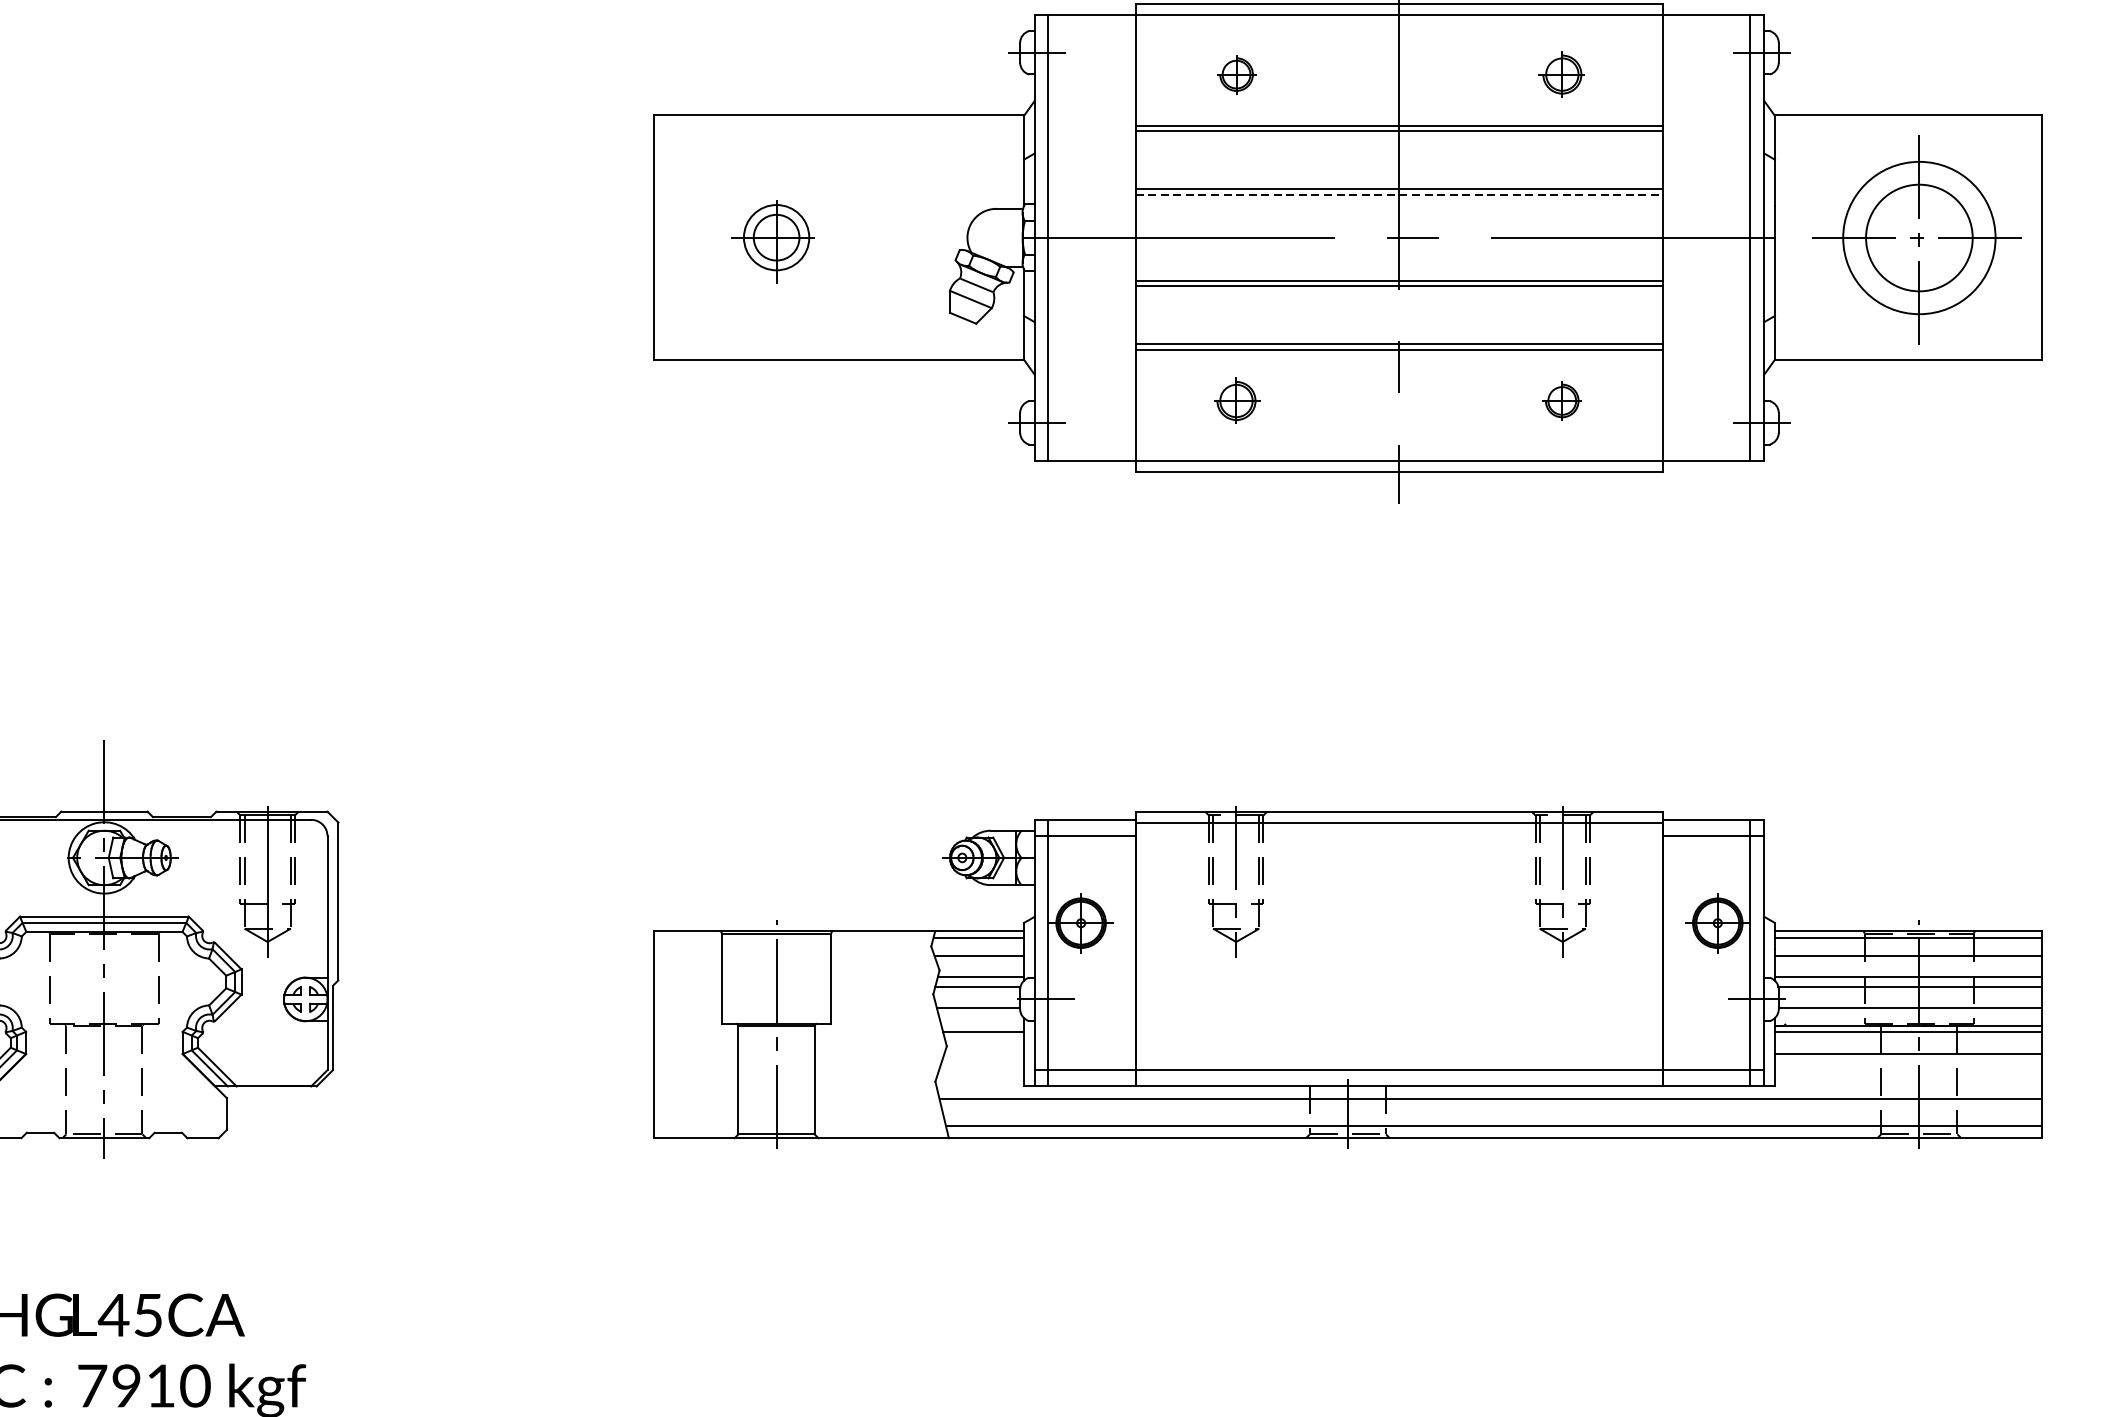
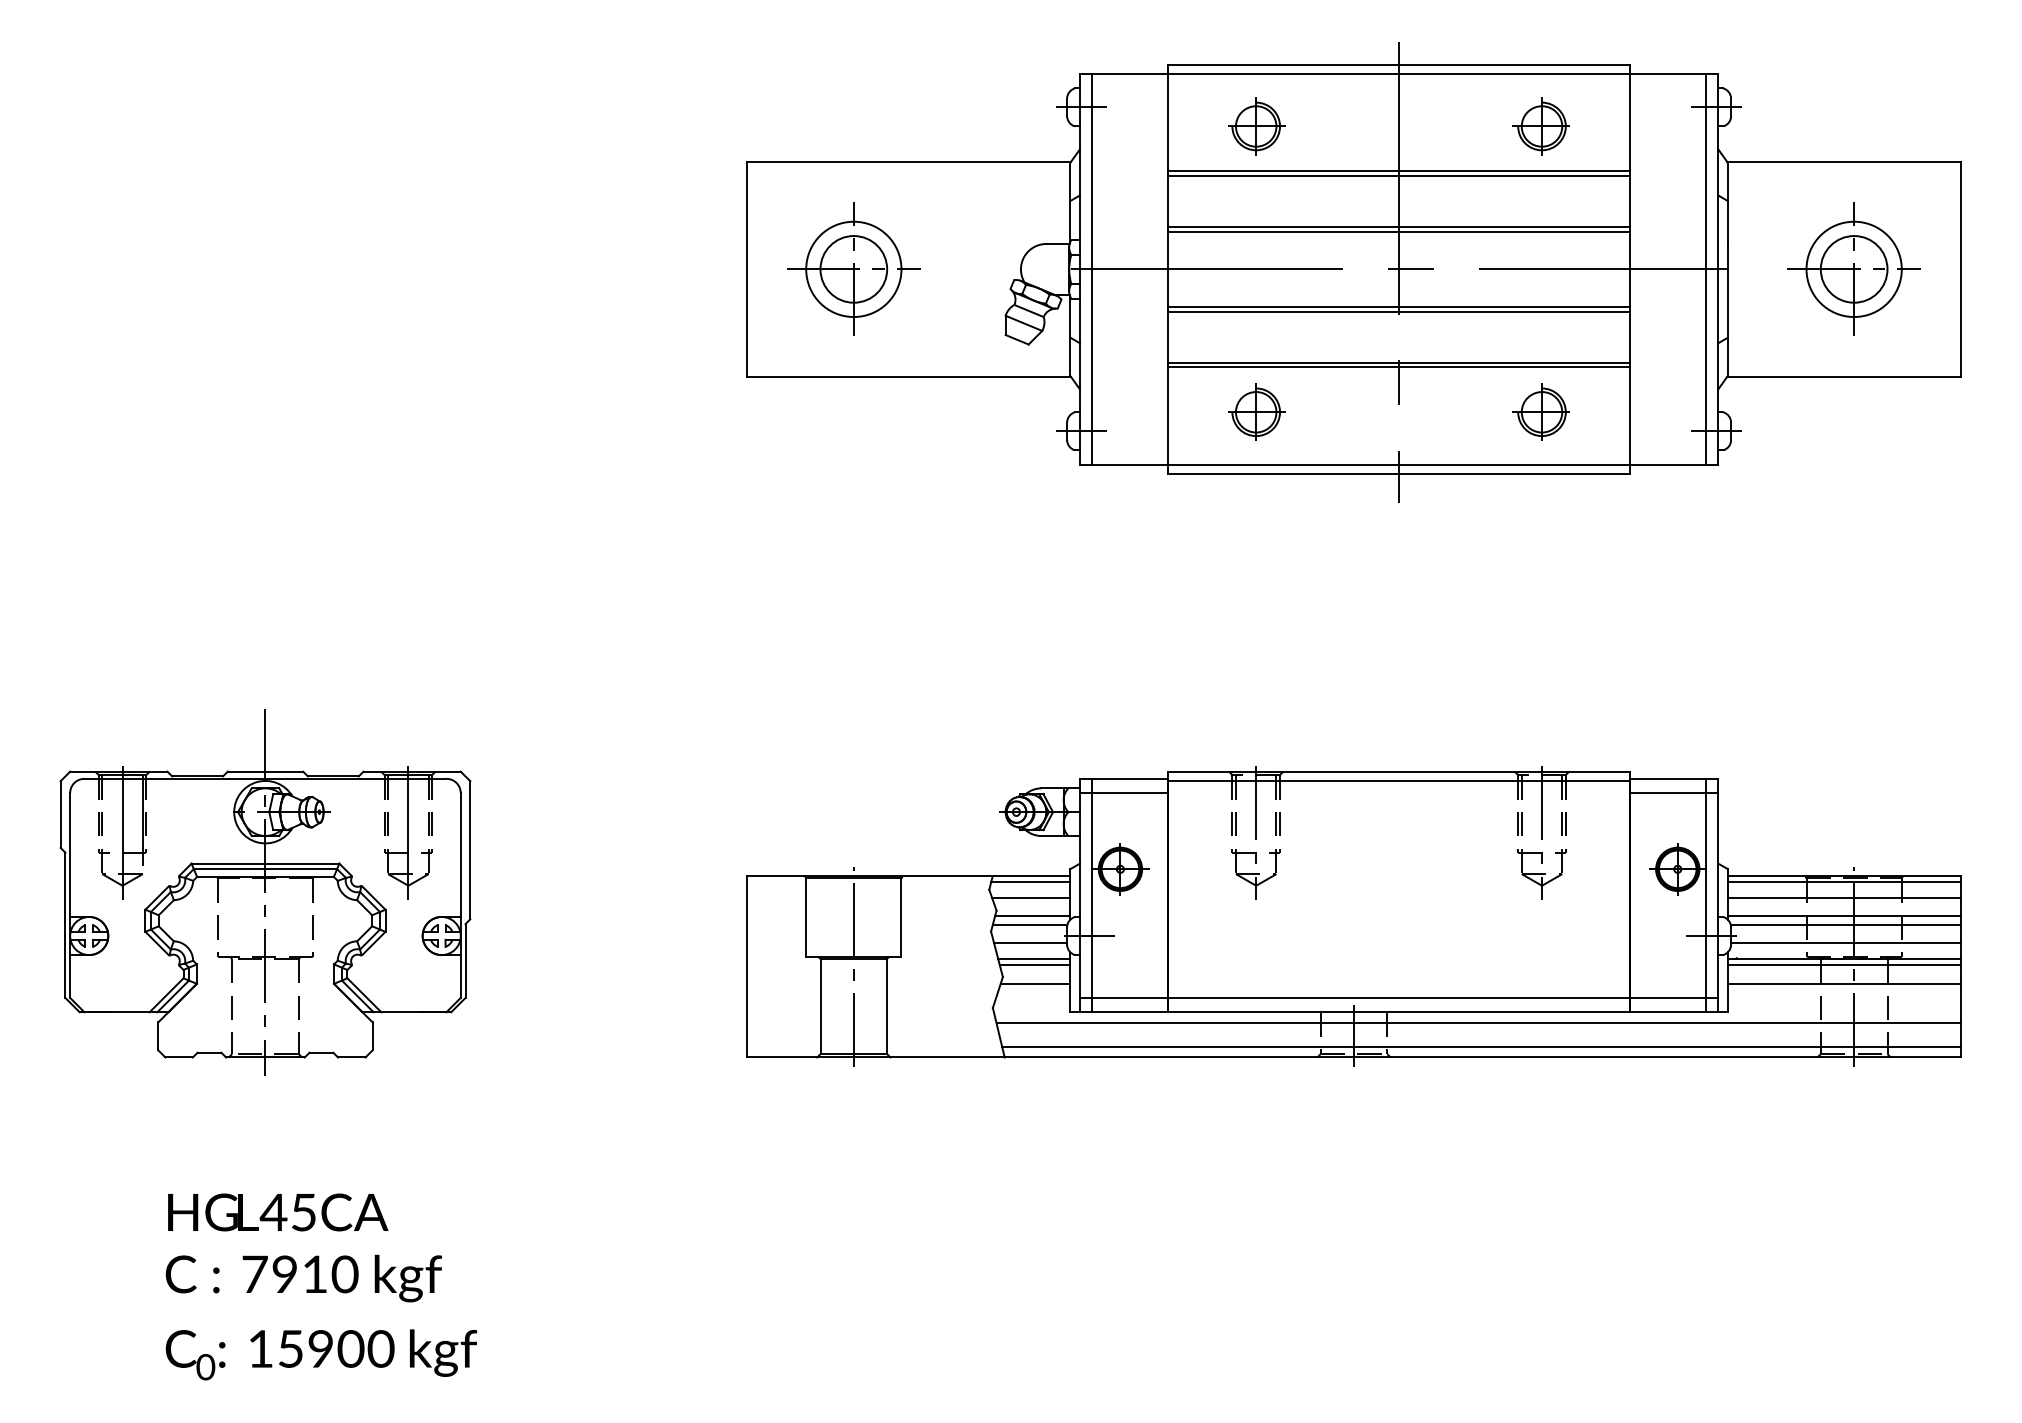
part: (1236, 74) -> (1256, 126), size x1.67
part: (1560, 74) -> (1540, 126), size x1.43
line: (1399, 194) -> (1399, 231), dashed -> solid
part: (776, 236) -> (853, 268), size x1.67
part: (1918, 236) -> (1853, 268), size x0.71
part: (1236, 400) -> (1256, 411), size x1.43
part: (1560, 400) -> (1540, 411), size x1.67
line: (982, 1026) -> (1034, 959), added
line: (984, 1053) -> (1035, 983), added

